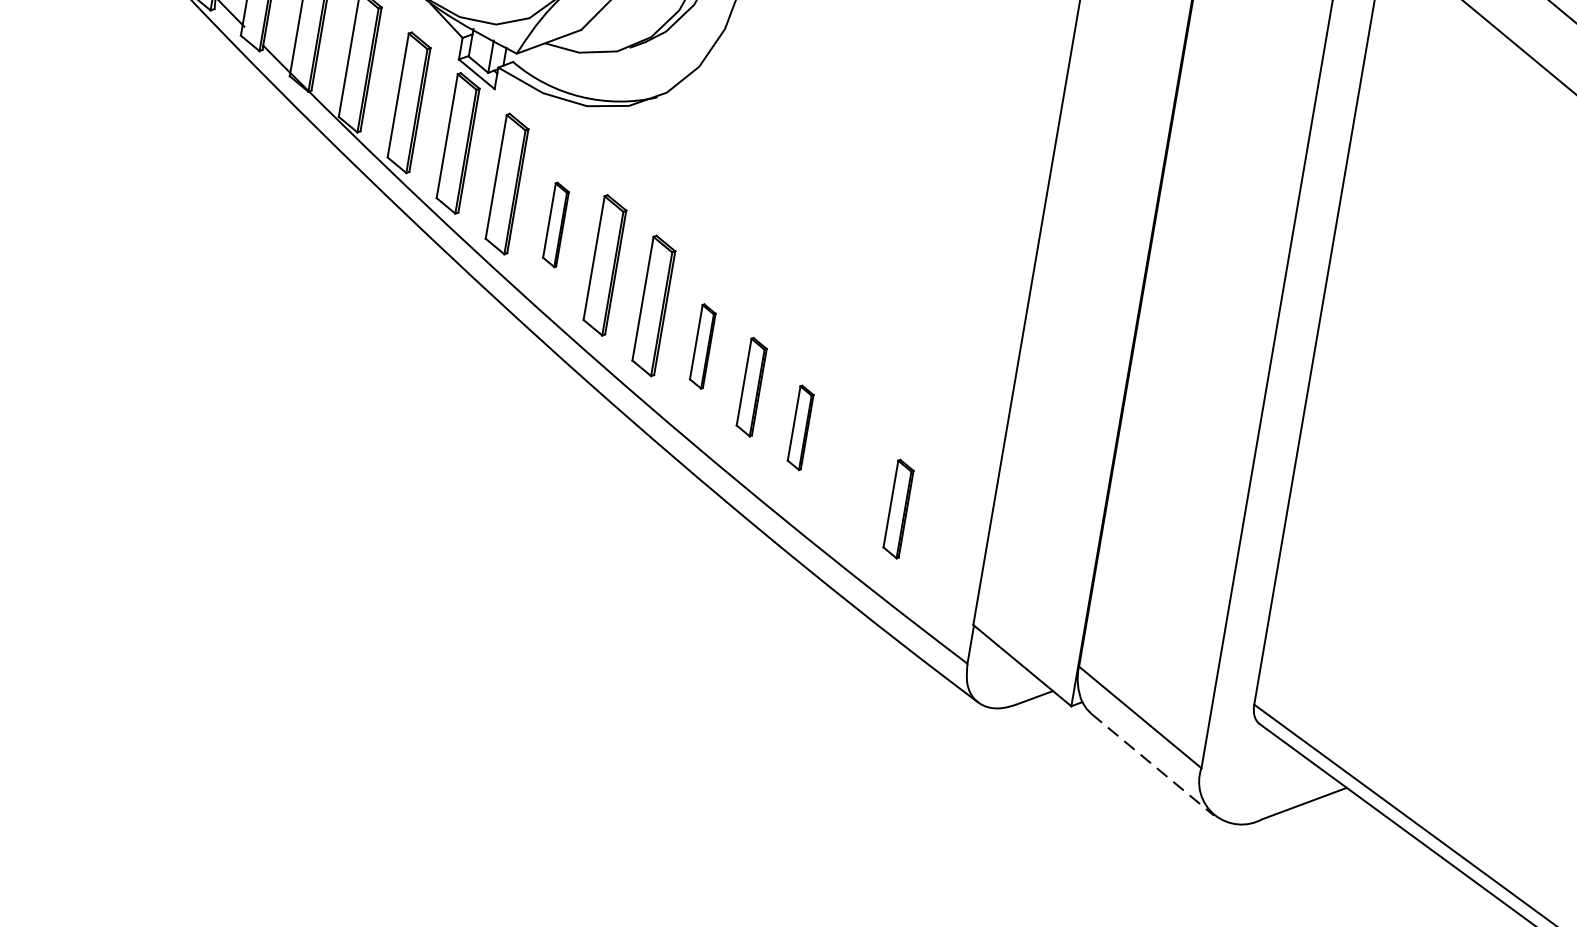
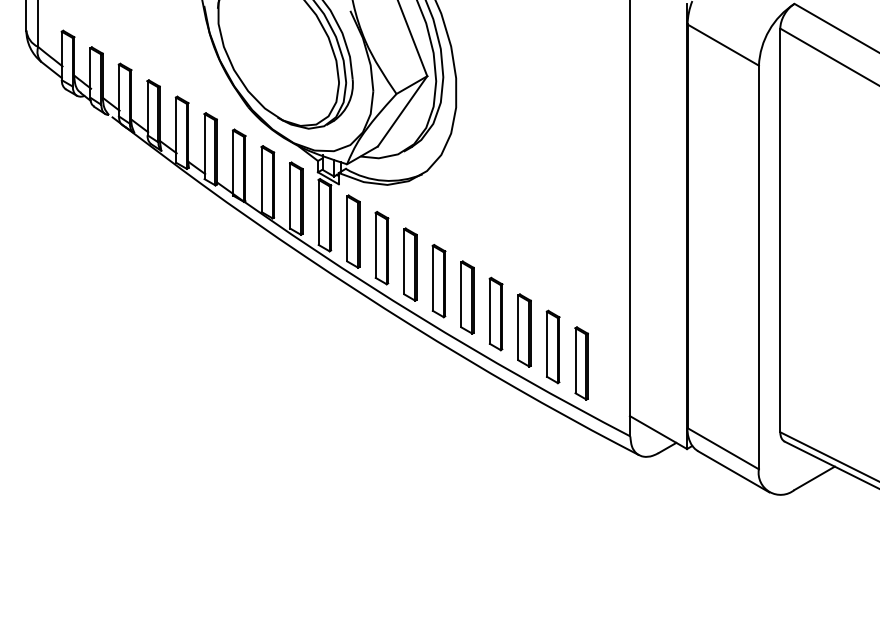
part: (555, 225) -> (381, 248), size x1.67
part: (702, 346) -> (467, 297), size x1.67
part: (750, 385) -> (495, 313), size x1.43
part: (800, 427) -> (524, 330), size x1.67
part: (848, 467) -> (552, 346), added
part: (898, 509) -> (581, 363), size x1.43
line: (1153, 766) -> (734, 472), dashed -> solid

